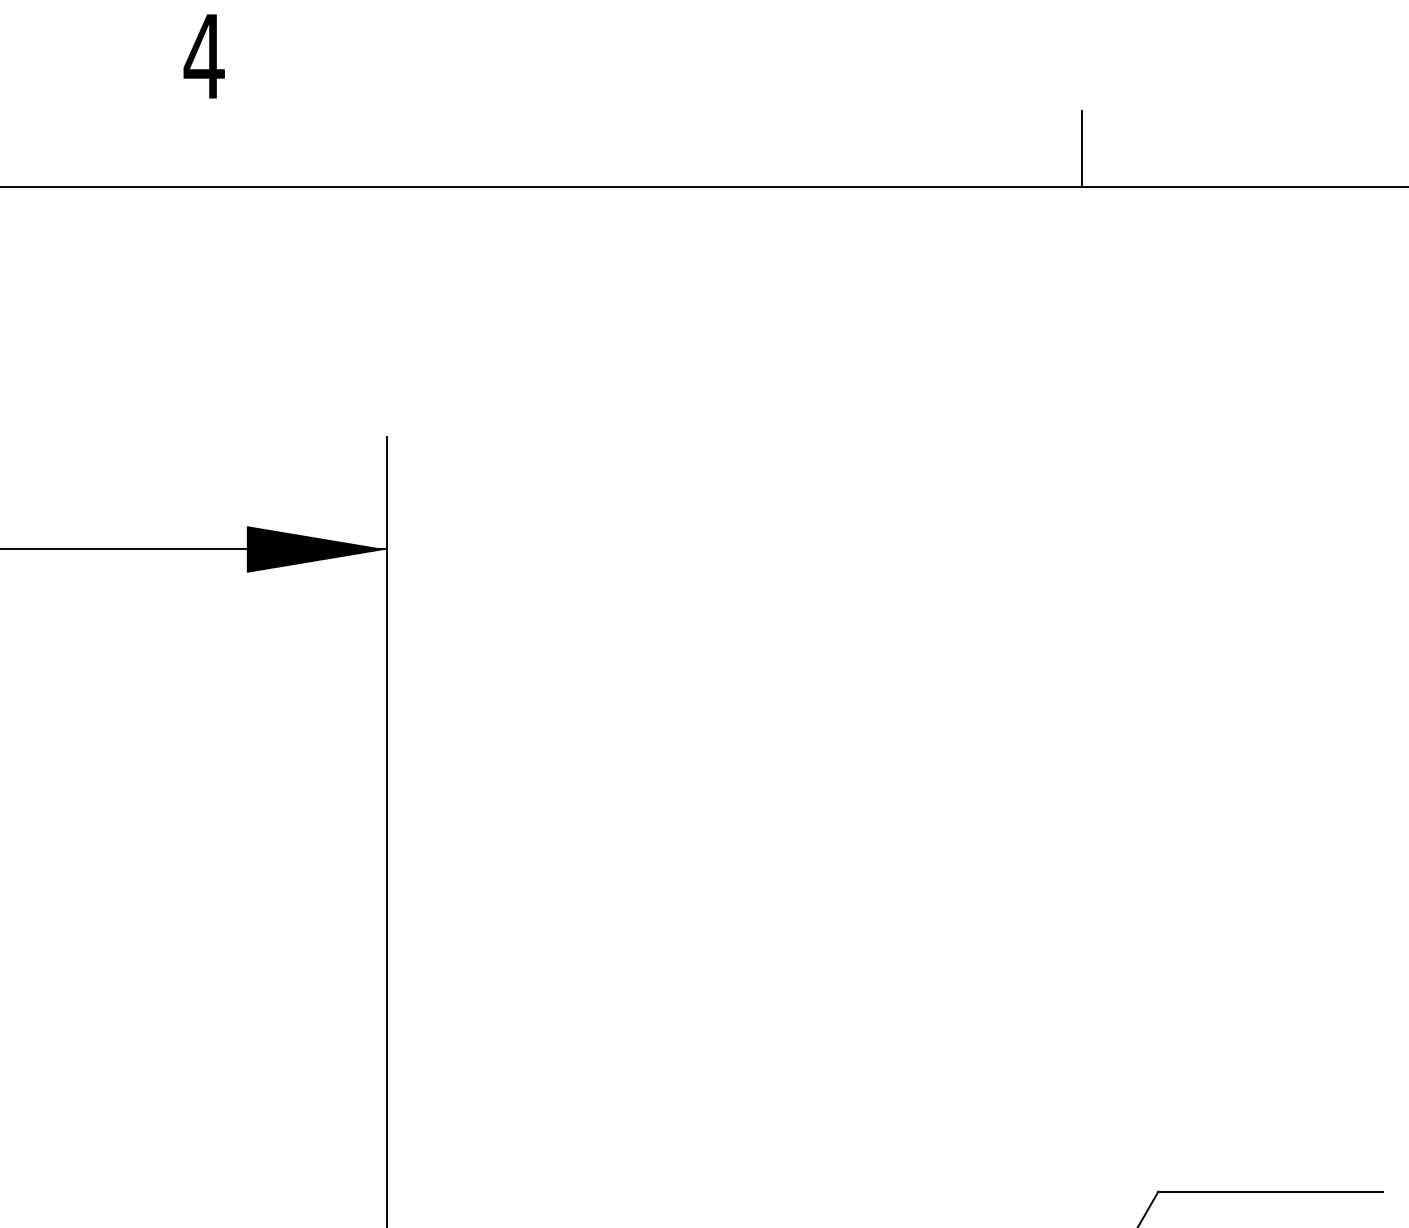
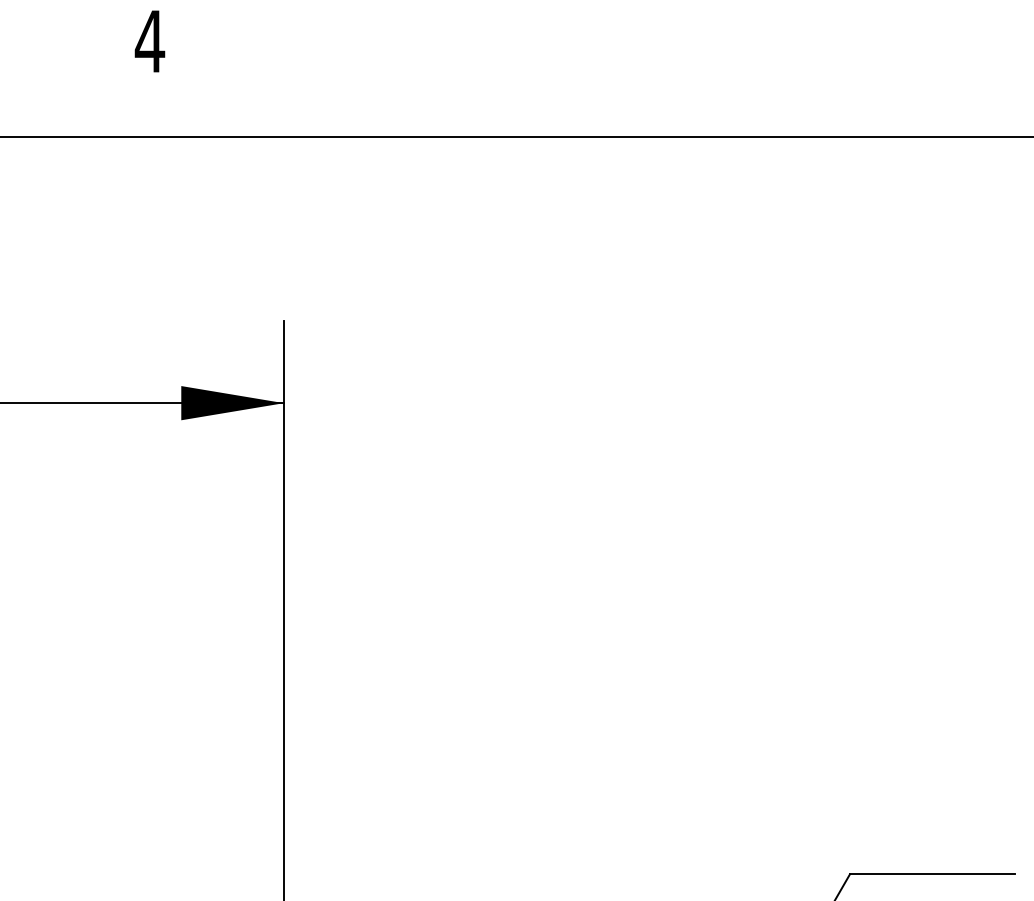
line: (1082, 149) -> (794, 109), removed

